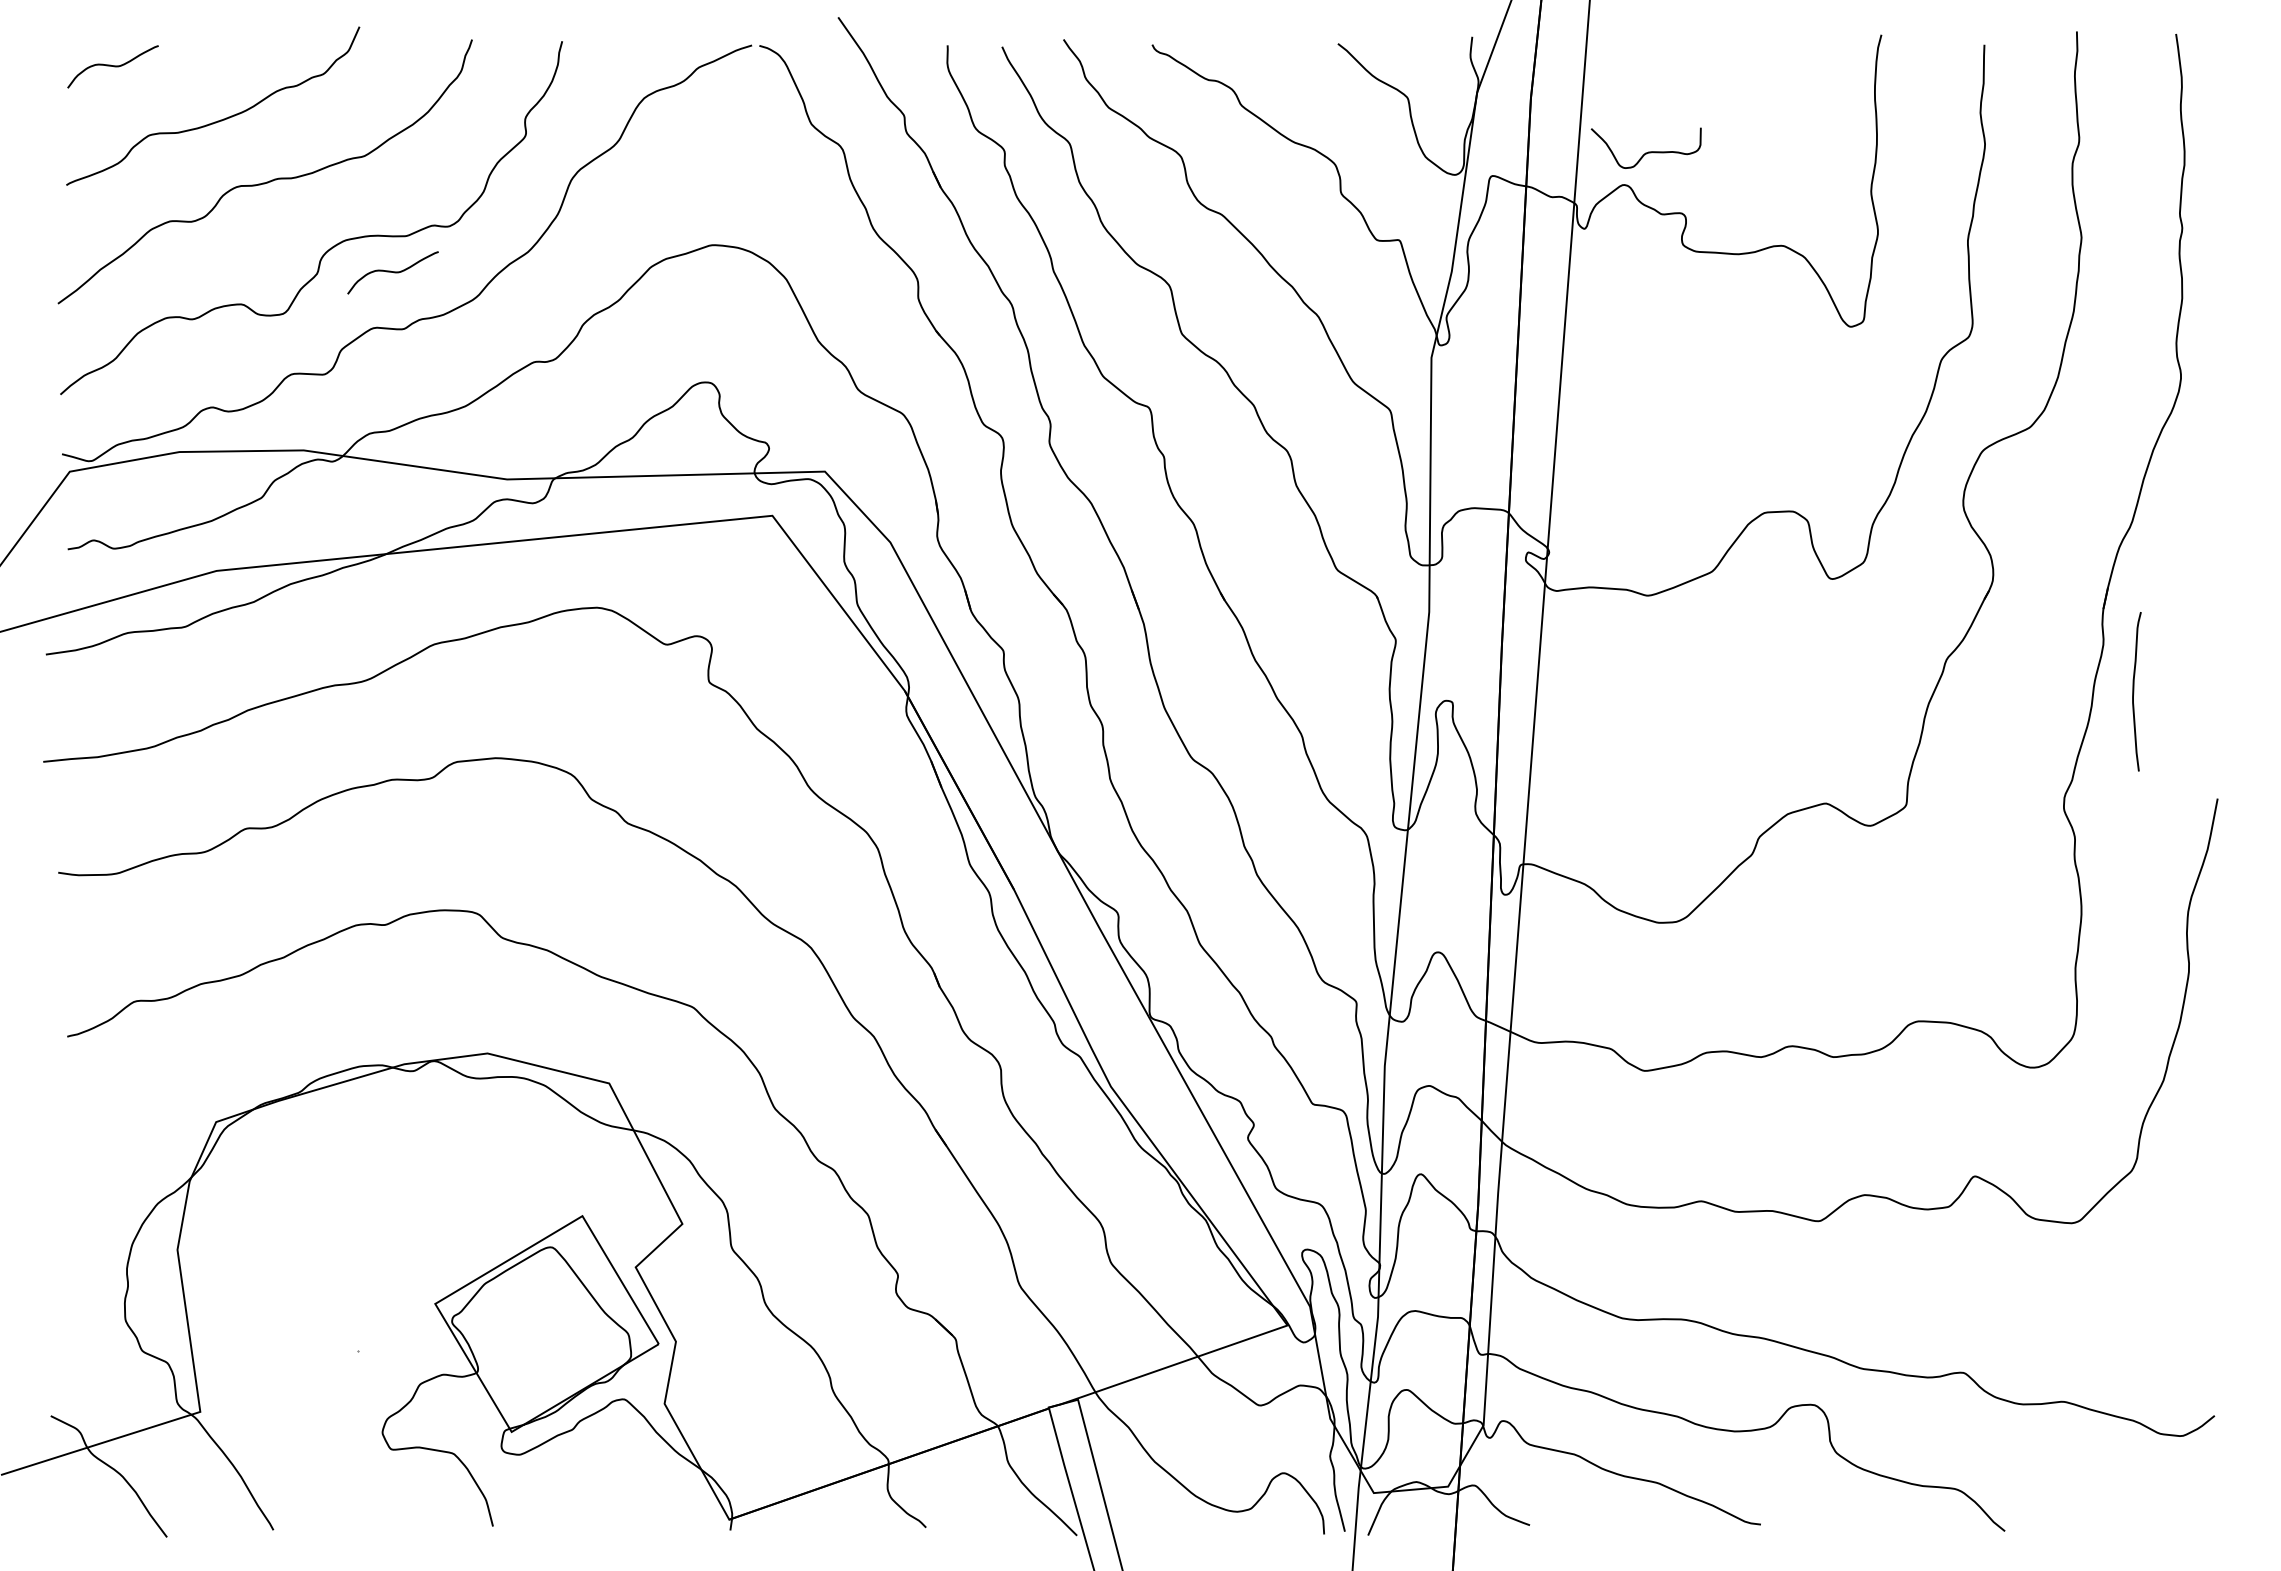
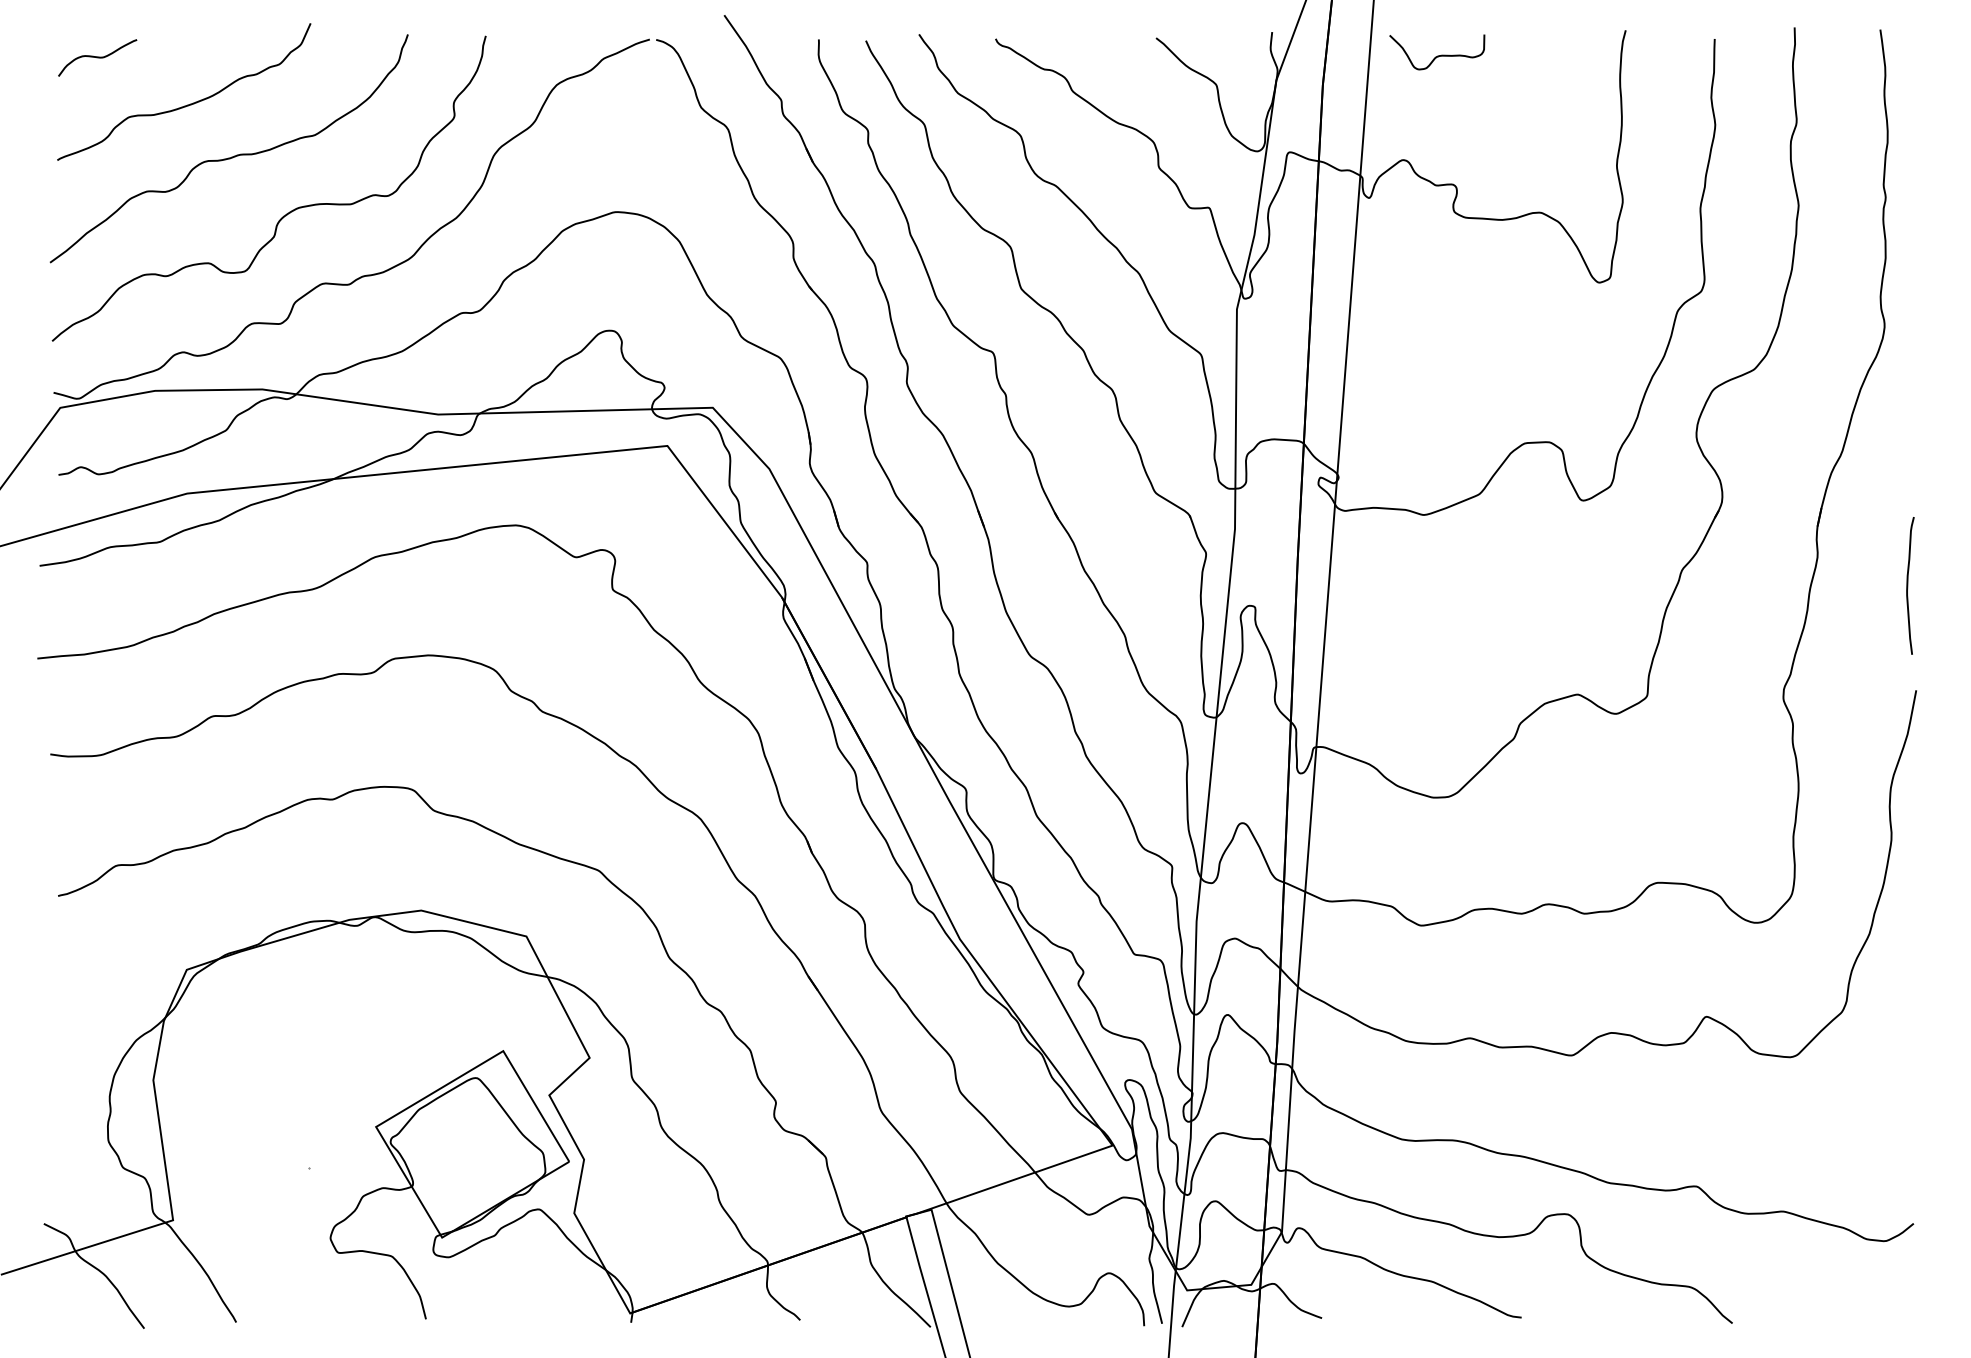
curve: (1648, 151) -> (1439, 55), moved
curve: (392, 272) -> (339, 235), removed
curve: (2134, 691) -> (1908, 585), moved

